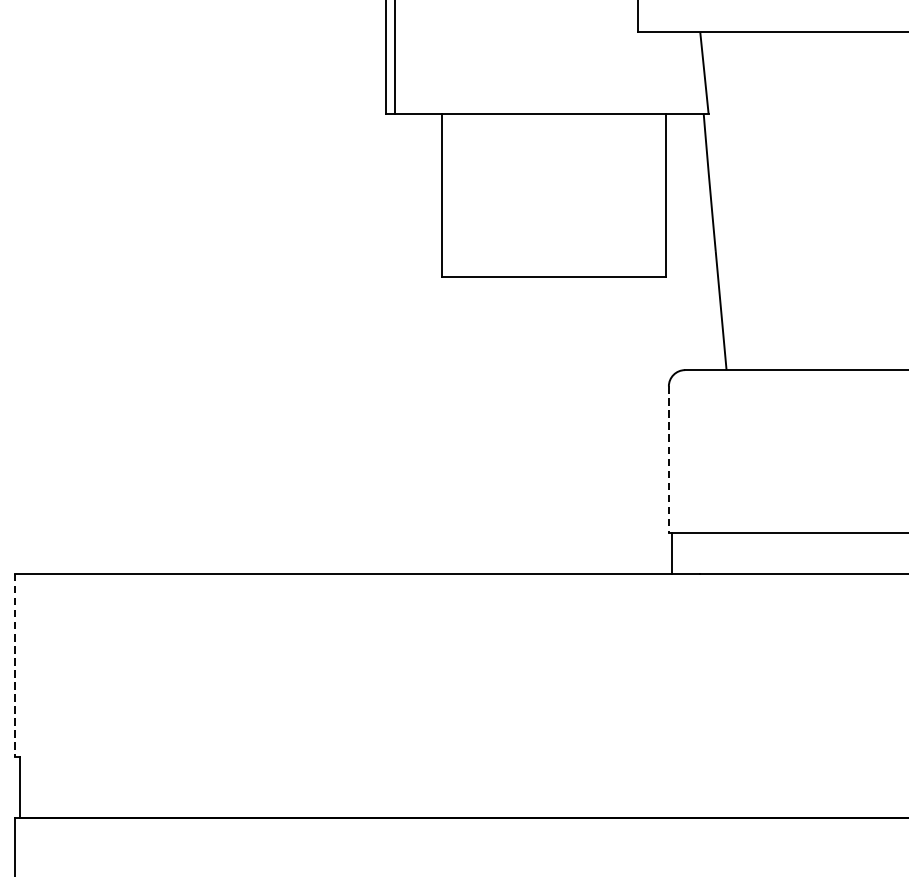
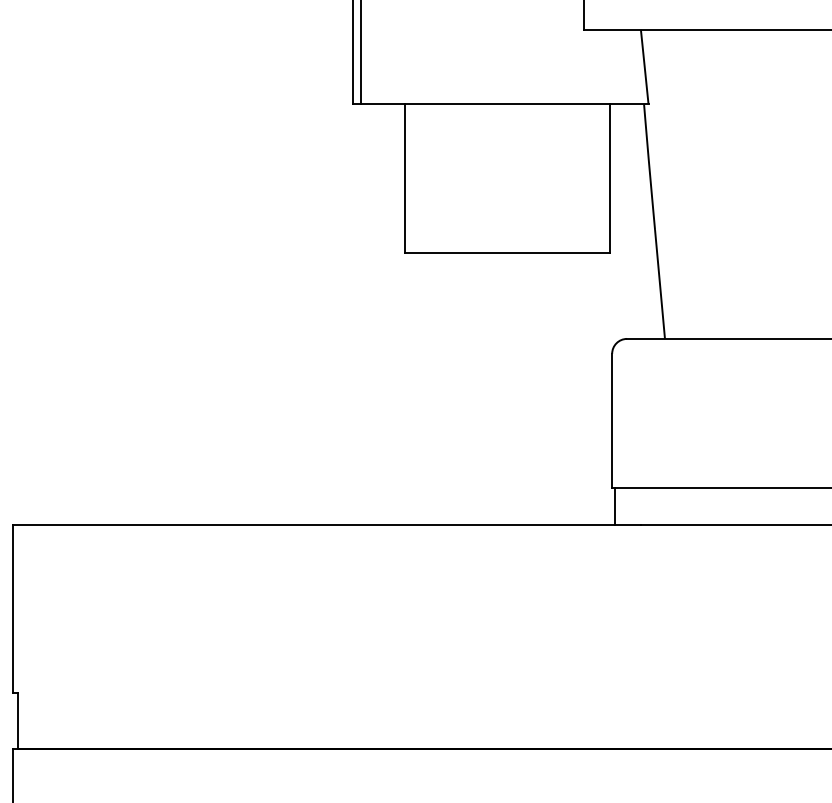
line: (669, 460) -> (612, 421), dashed -> solid
line: (14, 665) -> (13, 609), dashed -> solid

